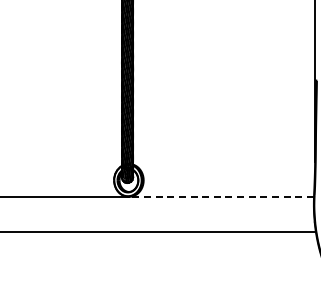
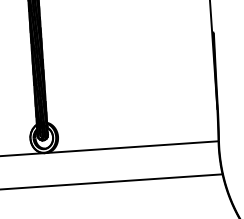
line: (221, 196) -> (131, 147), dashed -> solid

